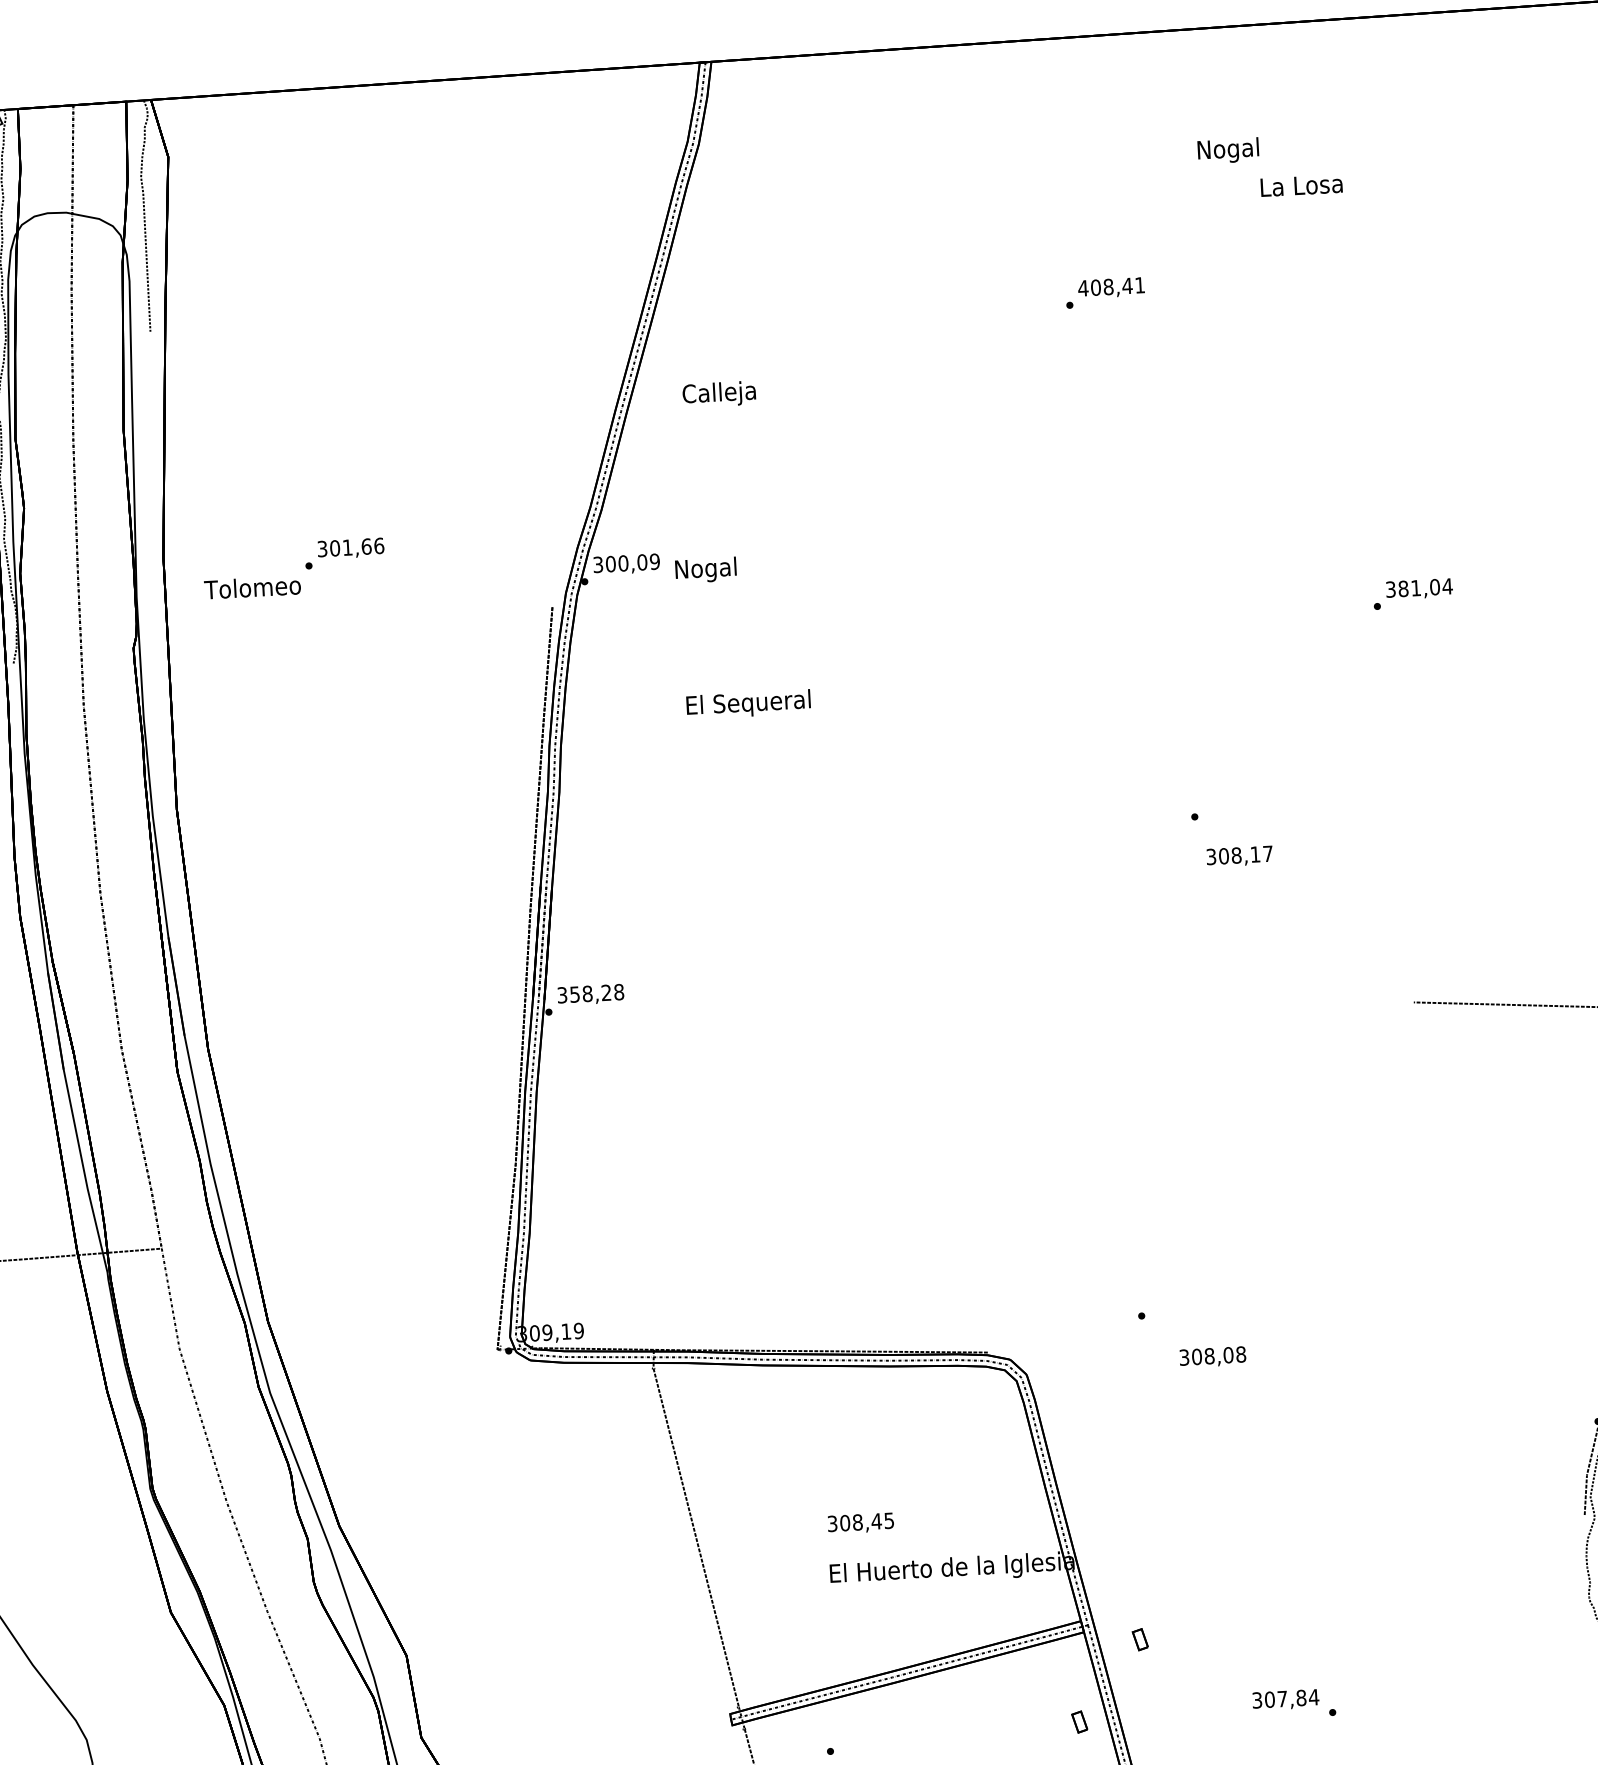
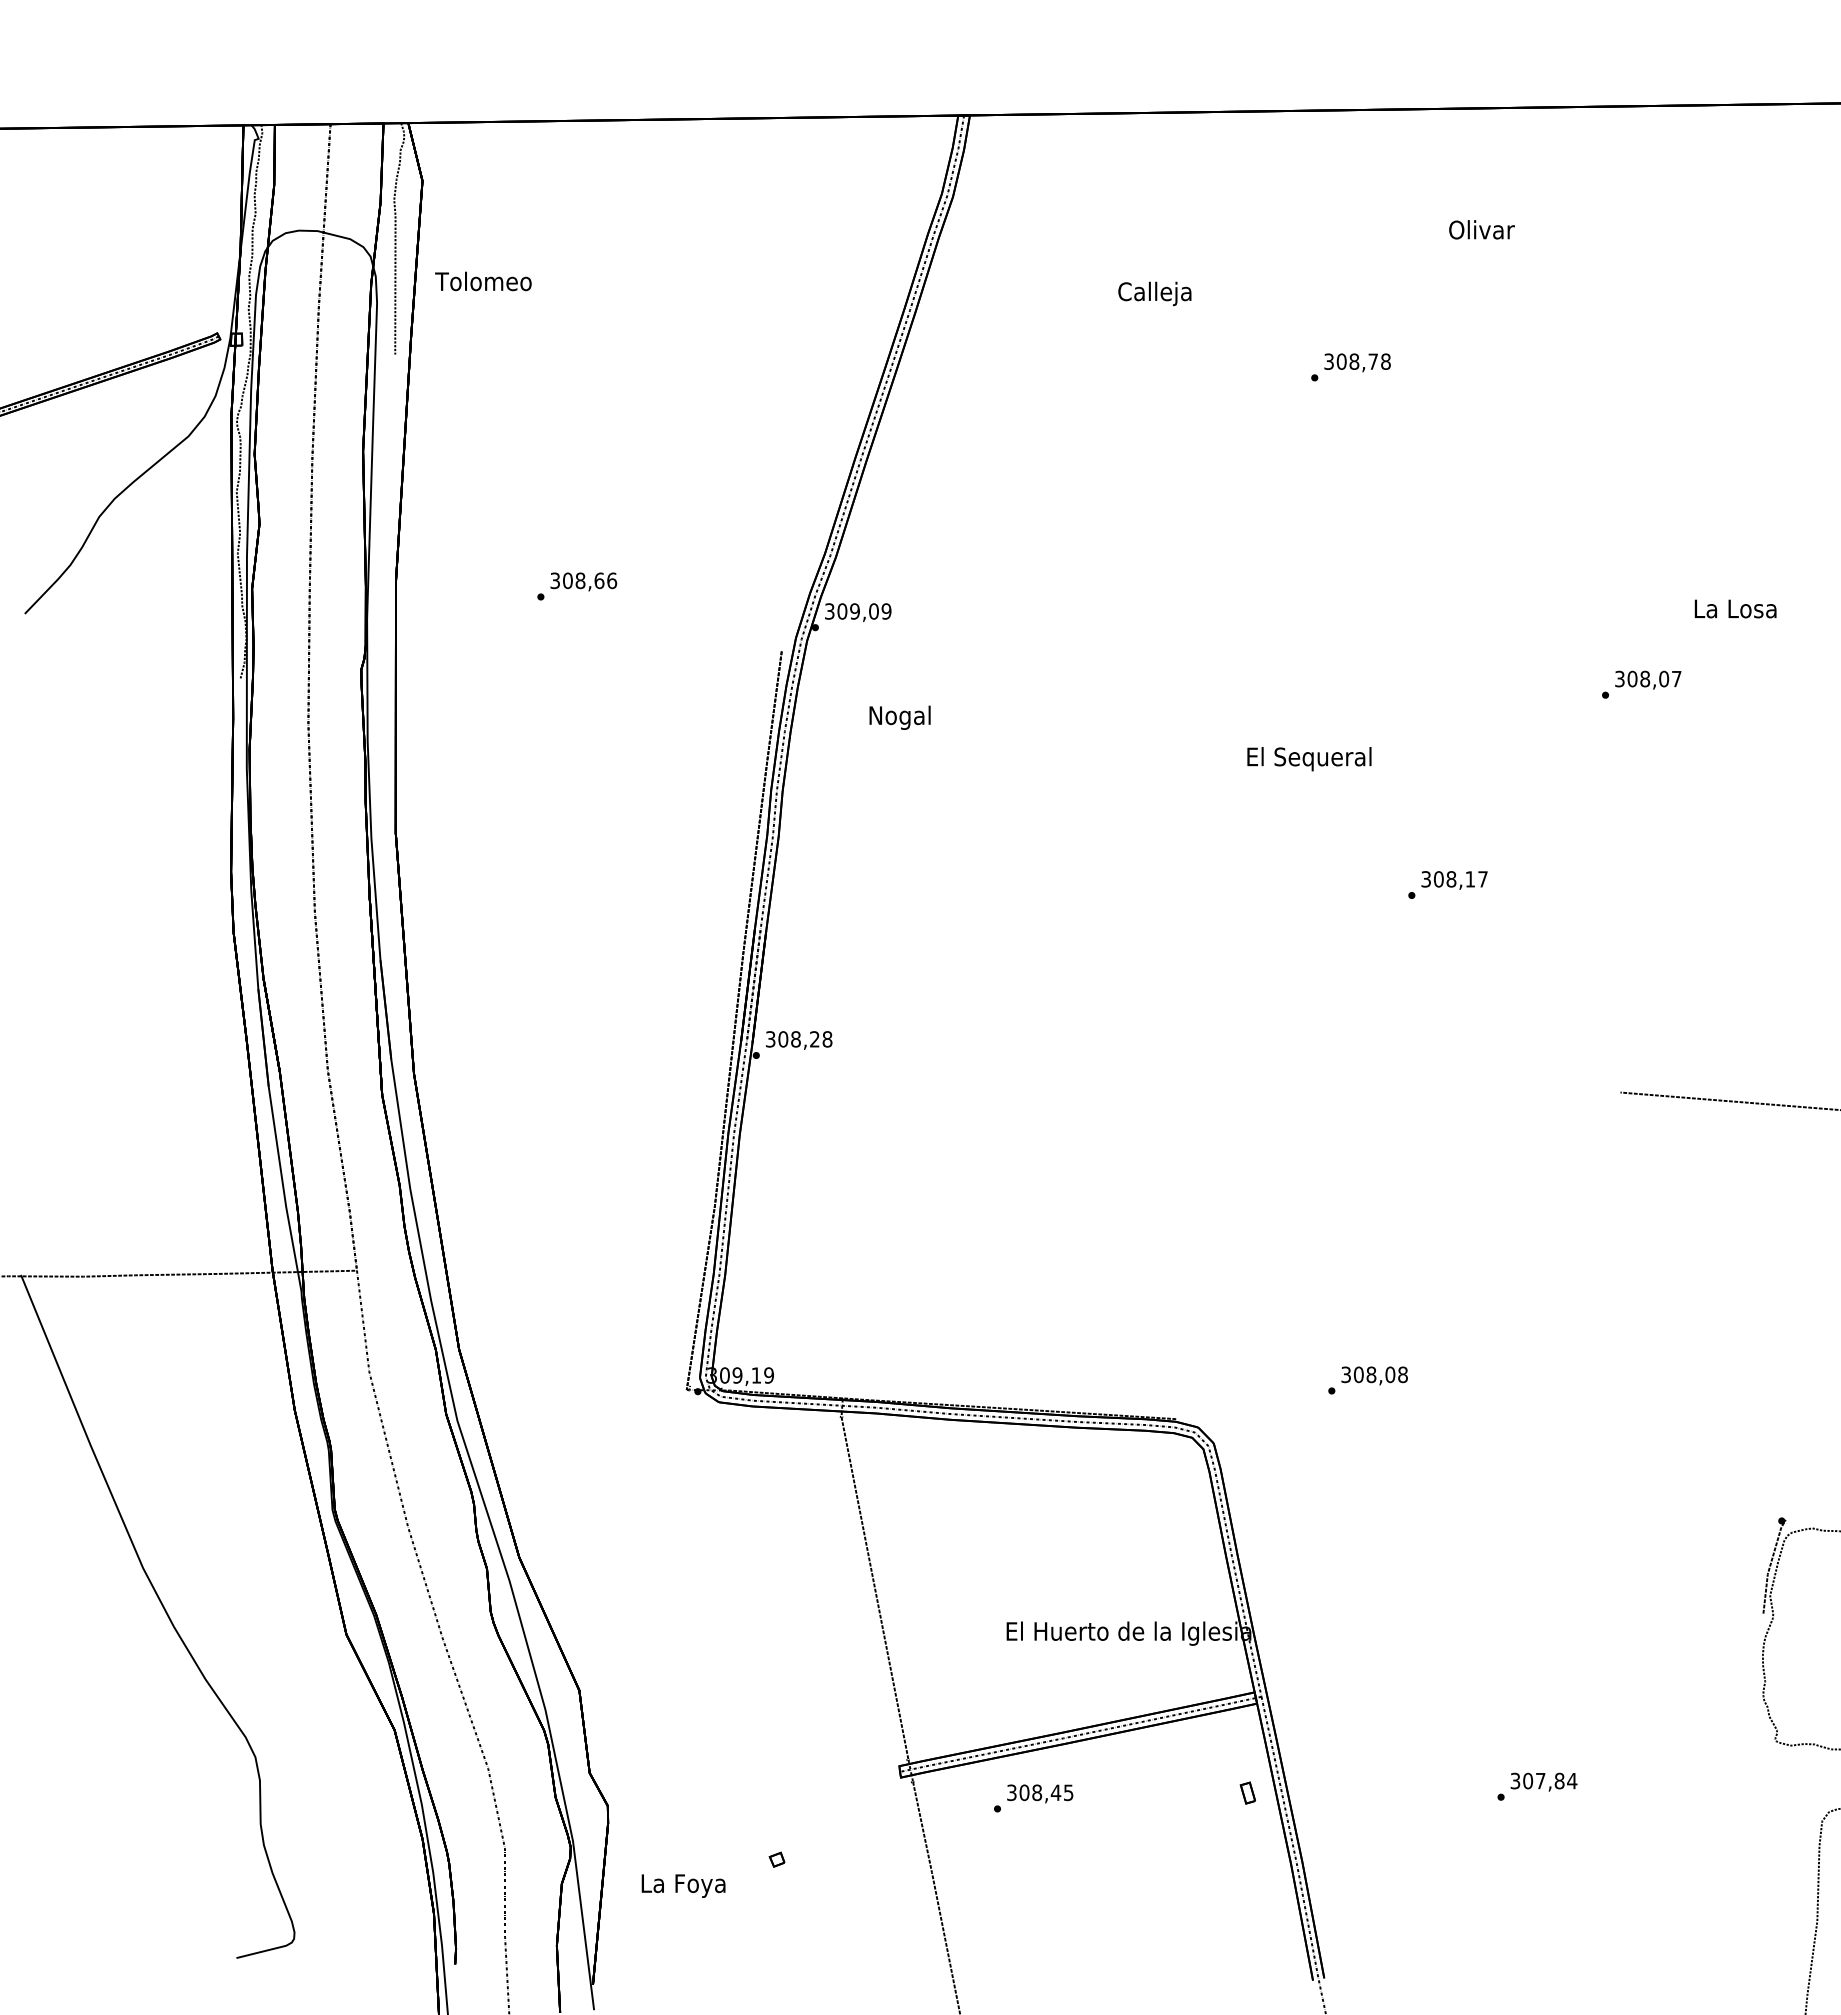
text: (1228, 151) -> (1481, 232), Nogal -> Olivar
text: (1301, 185) -> (1735, 608), moved
text: (1110, 286) -> (1356, 361), 408,41 -> 308,78
text: (718, 394) -> (1154, 293), moved
text: (347, 547) -> (580, 580), 301,66 -> 308,66
text: (622, 563) -> (854, 611), 300,09 -> 309,09
text: (705, 570) -> (899, 717), moved
text: (252, 587) -> (483, 281), moved
text: (1425, 587) -> (1654, 678), 381,04 -> 308,07
text: (748, 704) -> (1309, 759), moved
text: (1239, 856) -> (1454, 880), moved
text: (575, 994) -> (783, 1039), 358,28 -> 308,28
text: (1212, 1356) -> (1374, 1375), moved
text: (861, 1523) -> (1040, 1793), moved
part: (1139, 1639) -> (1312, 1713), removed
text: (1285, 1699) -> (1543, 1781), moved

